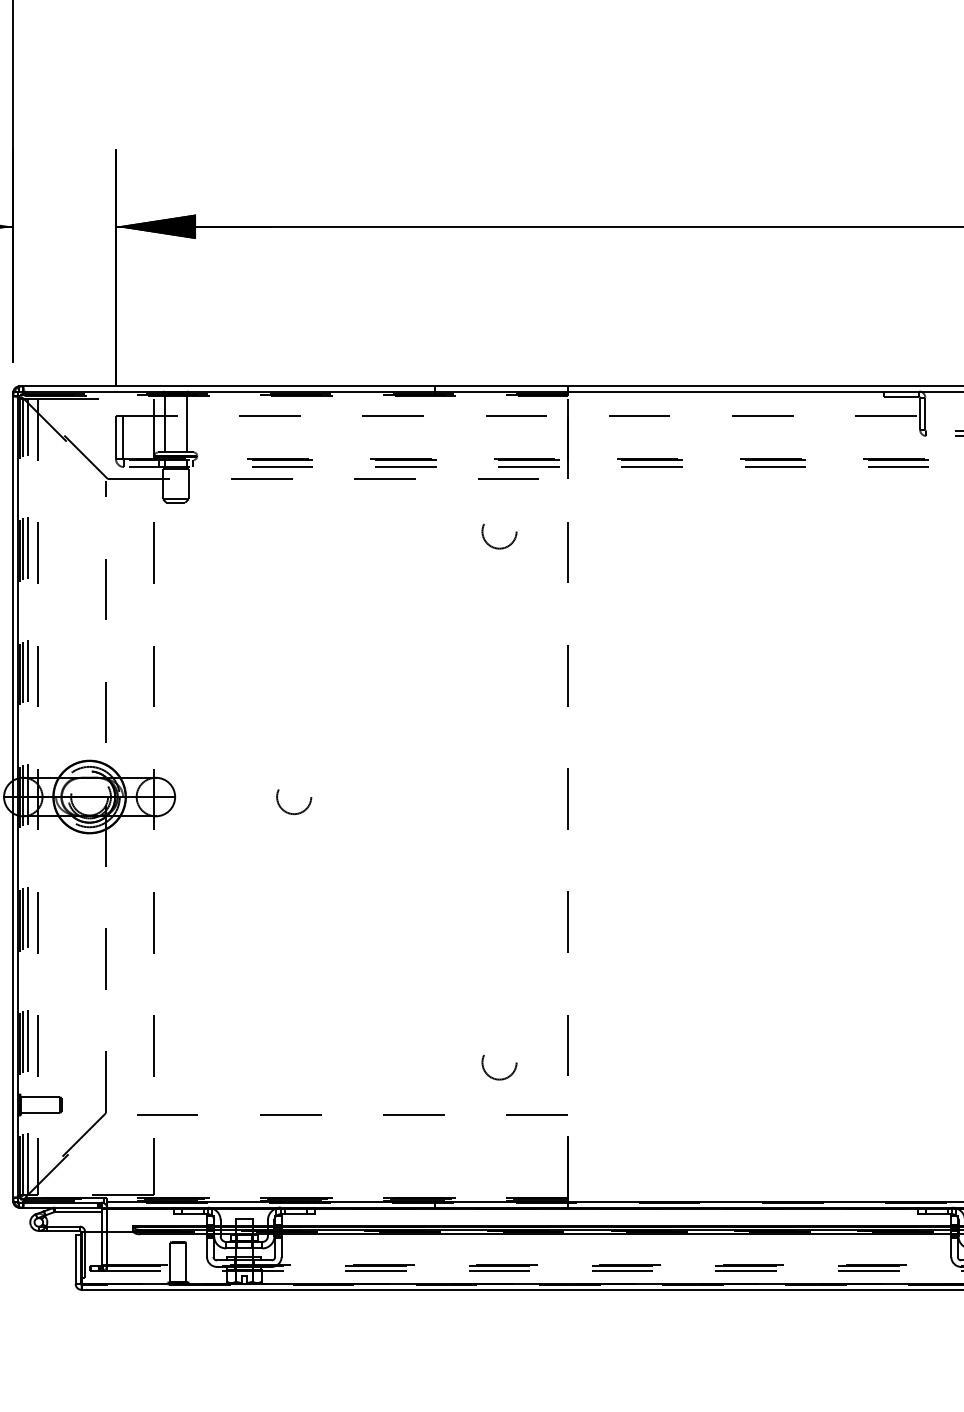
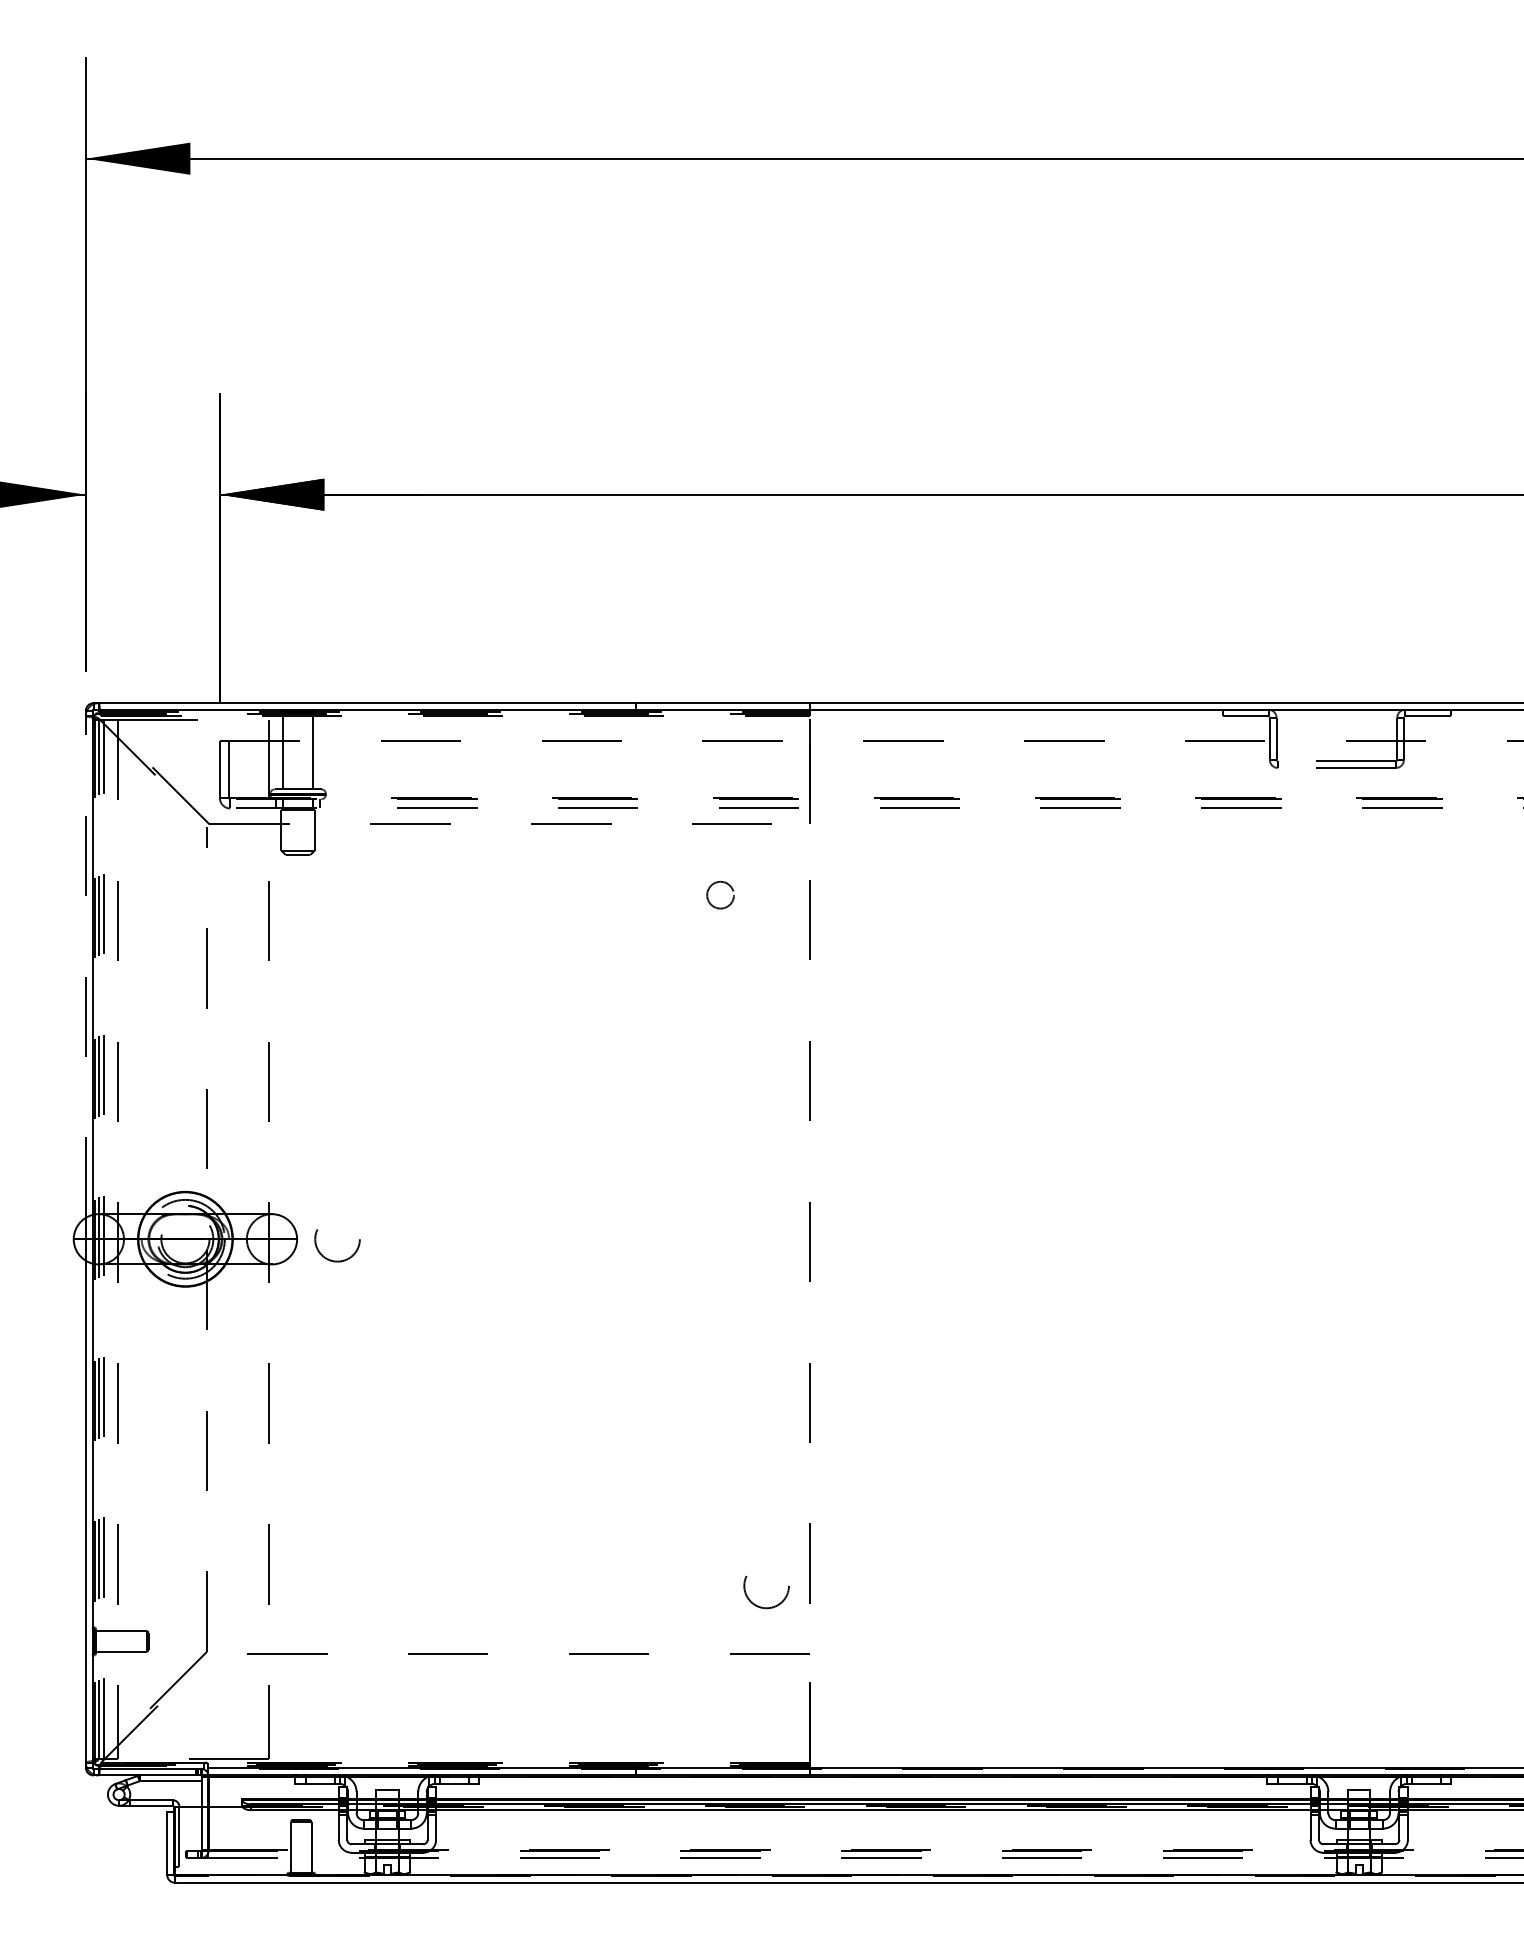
circle: (499, 536) -> (720, 898), size x0.6
line: (13, 585) -> (85, 963), solid -> dashed
circle: (294, 801) -> (337, 1245), moved
circle: (499, 1067) -> (766, 1592), moved

